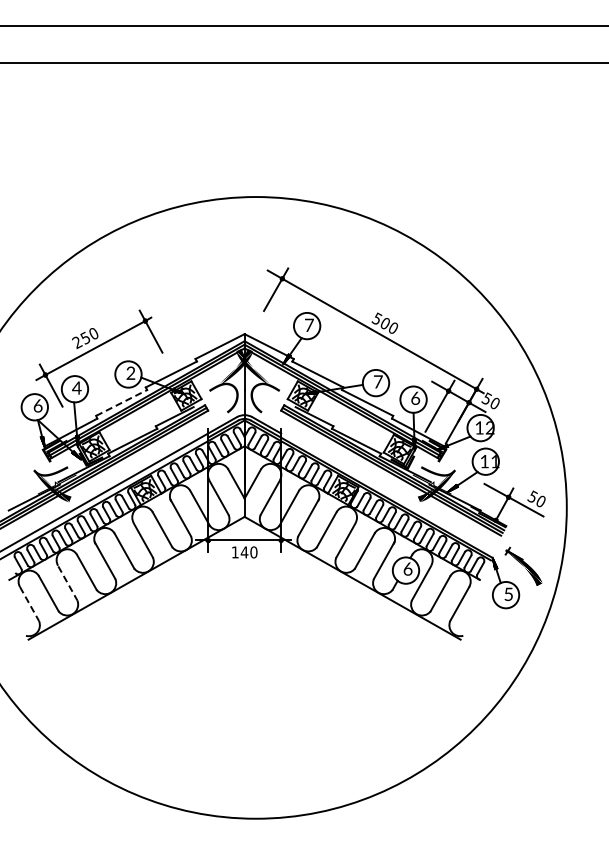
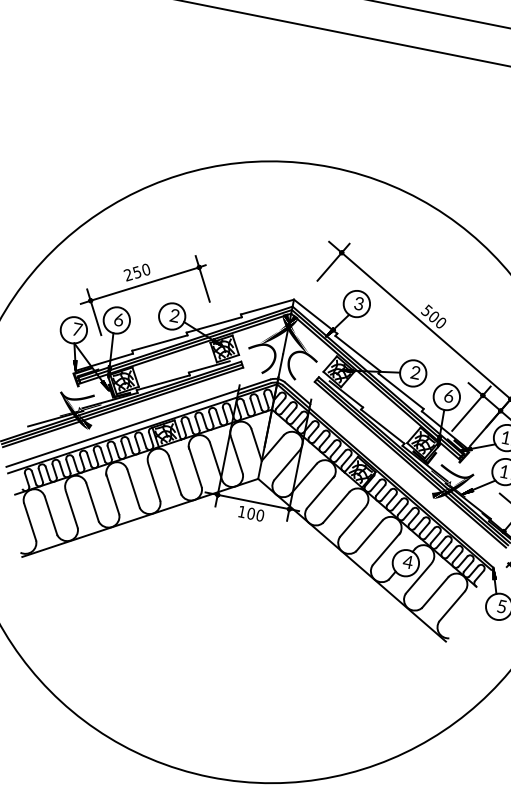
text: (309, 324) -> (359, 302), 7 -> 3
text: (377, 381) -> (415, 372), 7 -> 2
text: (76, 387) -> (118, 319), 4 -> 6
line: (121, 402) -> (159, 342), dashed -> solid
text: (37, 405) -> (76, 329), 6 -> 7
text: (244, 552) -> (251, 513), 140 -> 100
text: (407, 568) -> (407, 561), 6 -> 4
line: (68, 583) -> (72, 509), dashed -> solid
line: (29, 604) -> (30, 522), dashed -> solid

